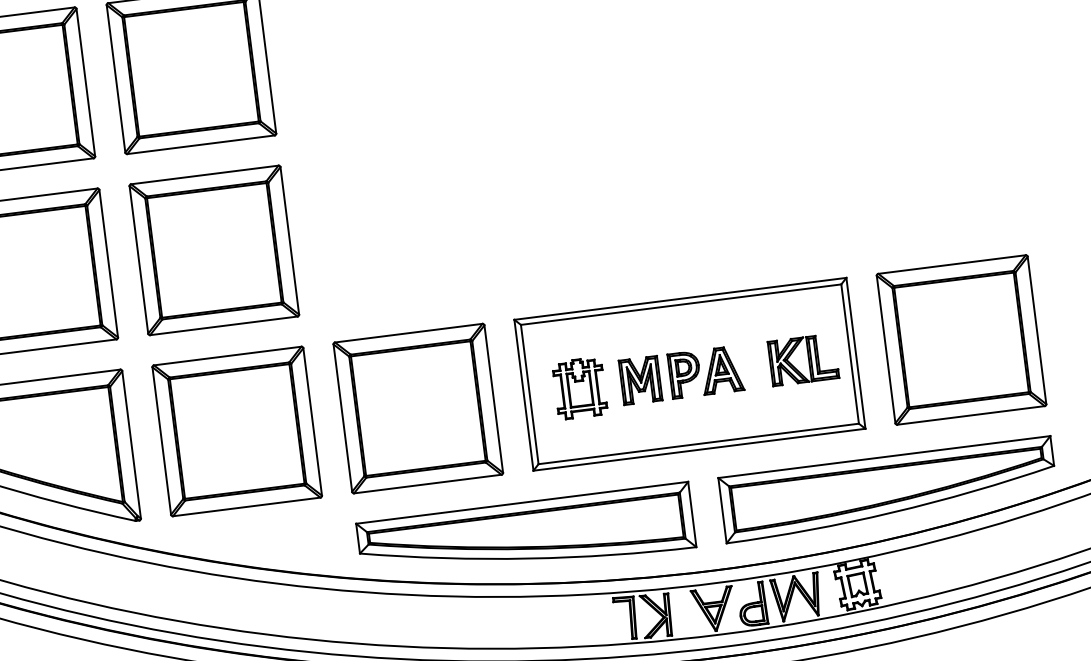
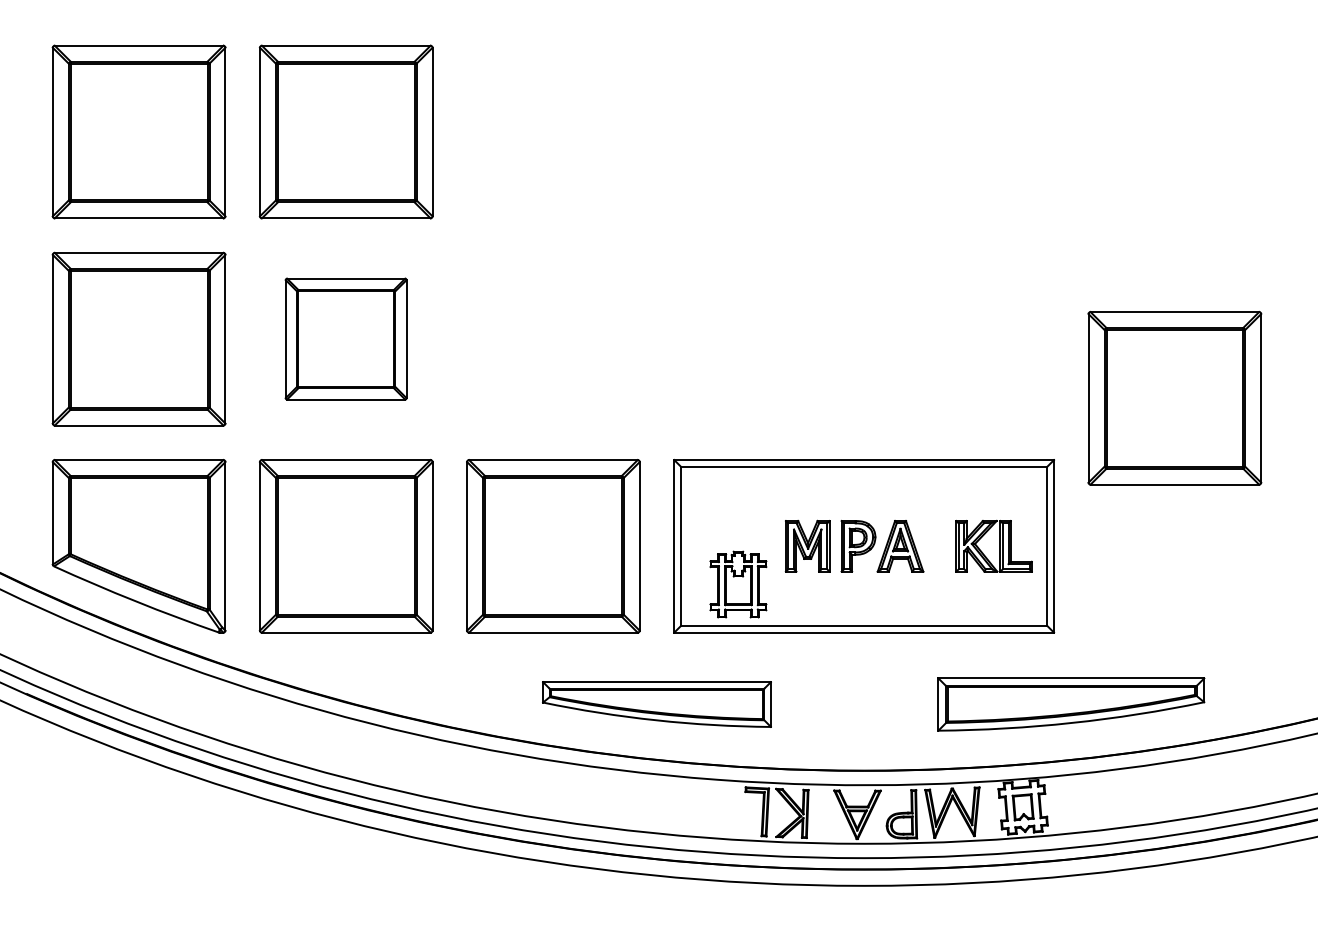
part: (213, 249) -> (345, 338), size x0.7
part: (961, 340) -> (1174, 398), moved
part: (580, 388) -> (738, 584), moved
part: (888, 489) -> (1071, 704), size x0.7
part: (525, 535) -> (656, 704), size x0.6

